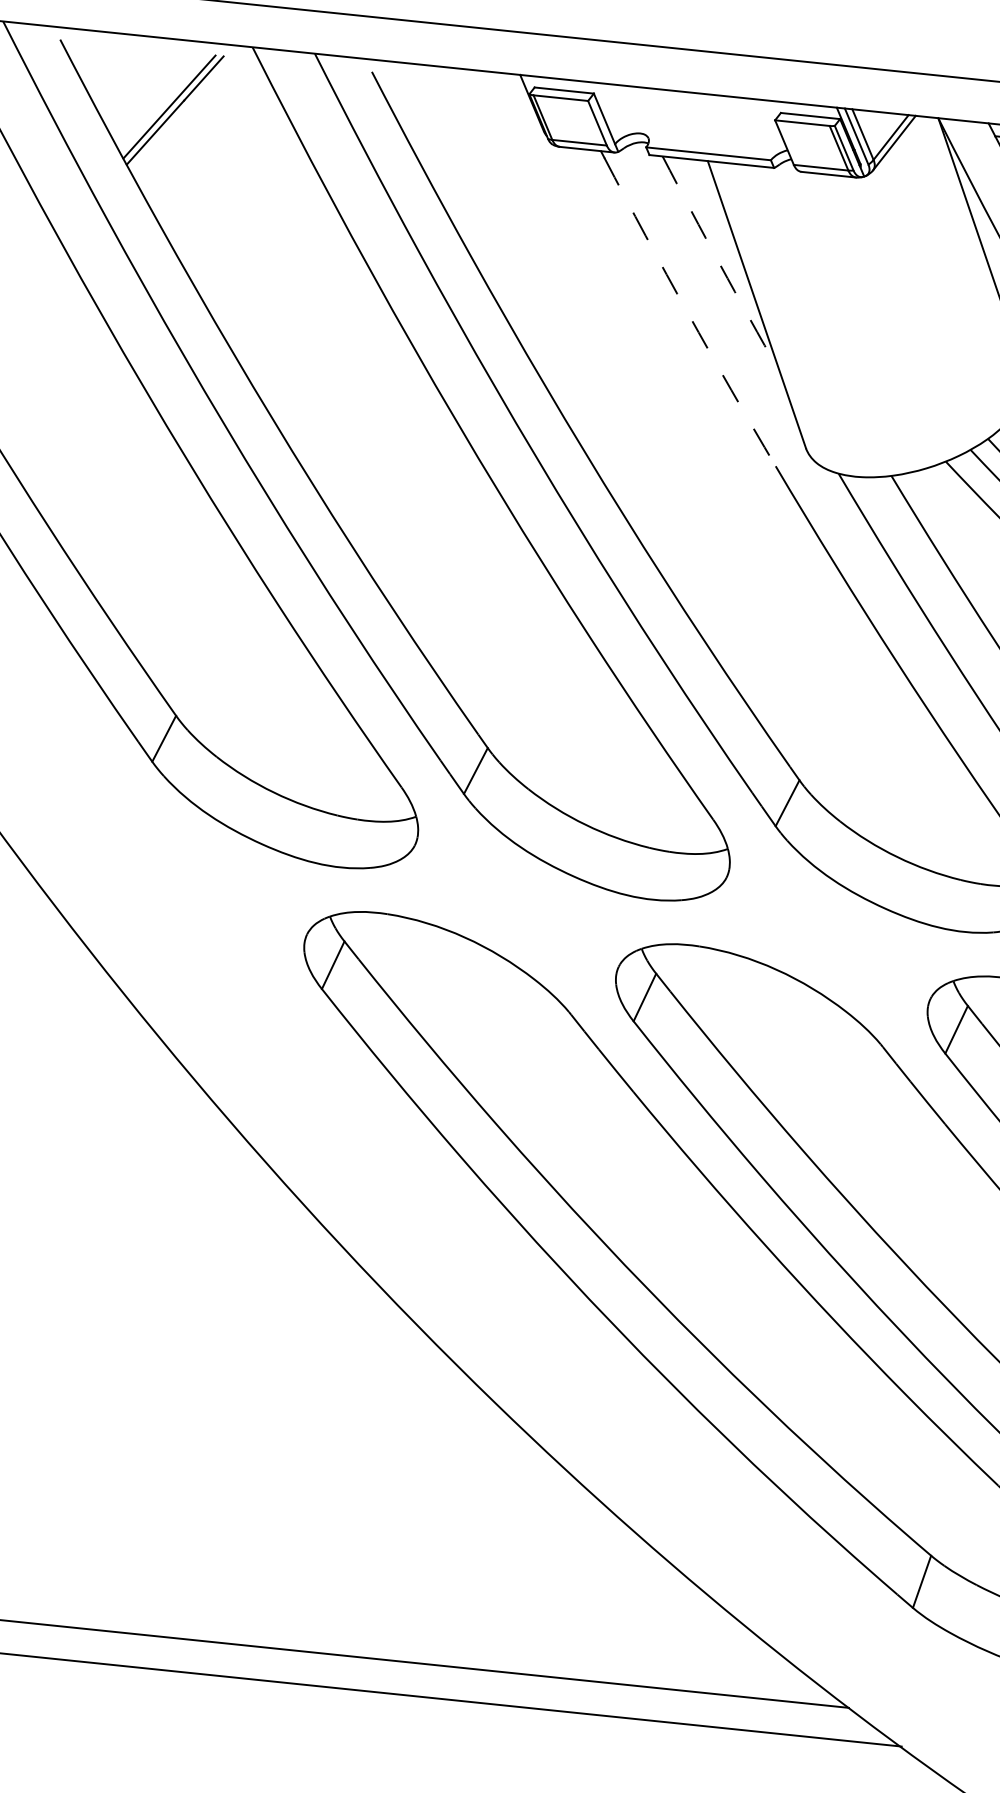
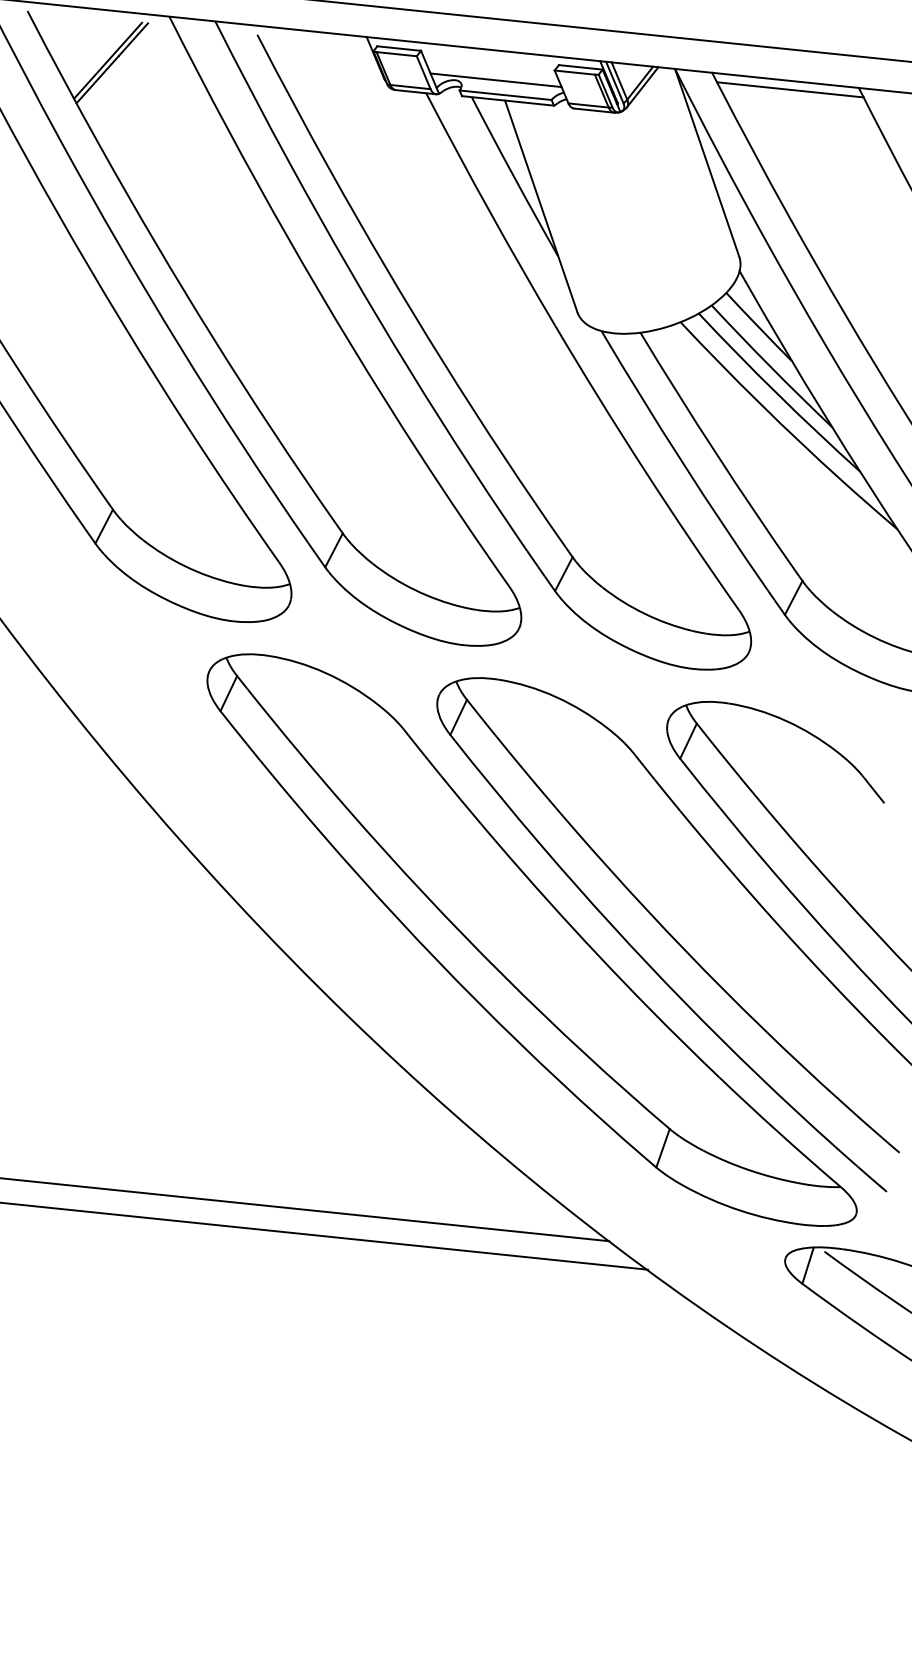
line: (694, 133) -> (495, 80), added
arc: (720, 265) -> (514, 177), dashed -> solid
arc: (688, 312) -> (490, 212), dashed -> solid

